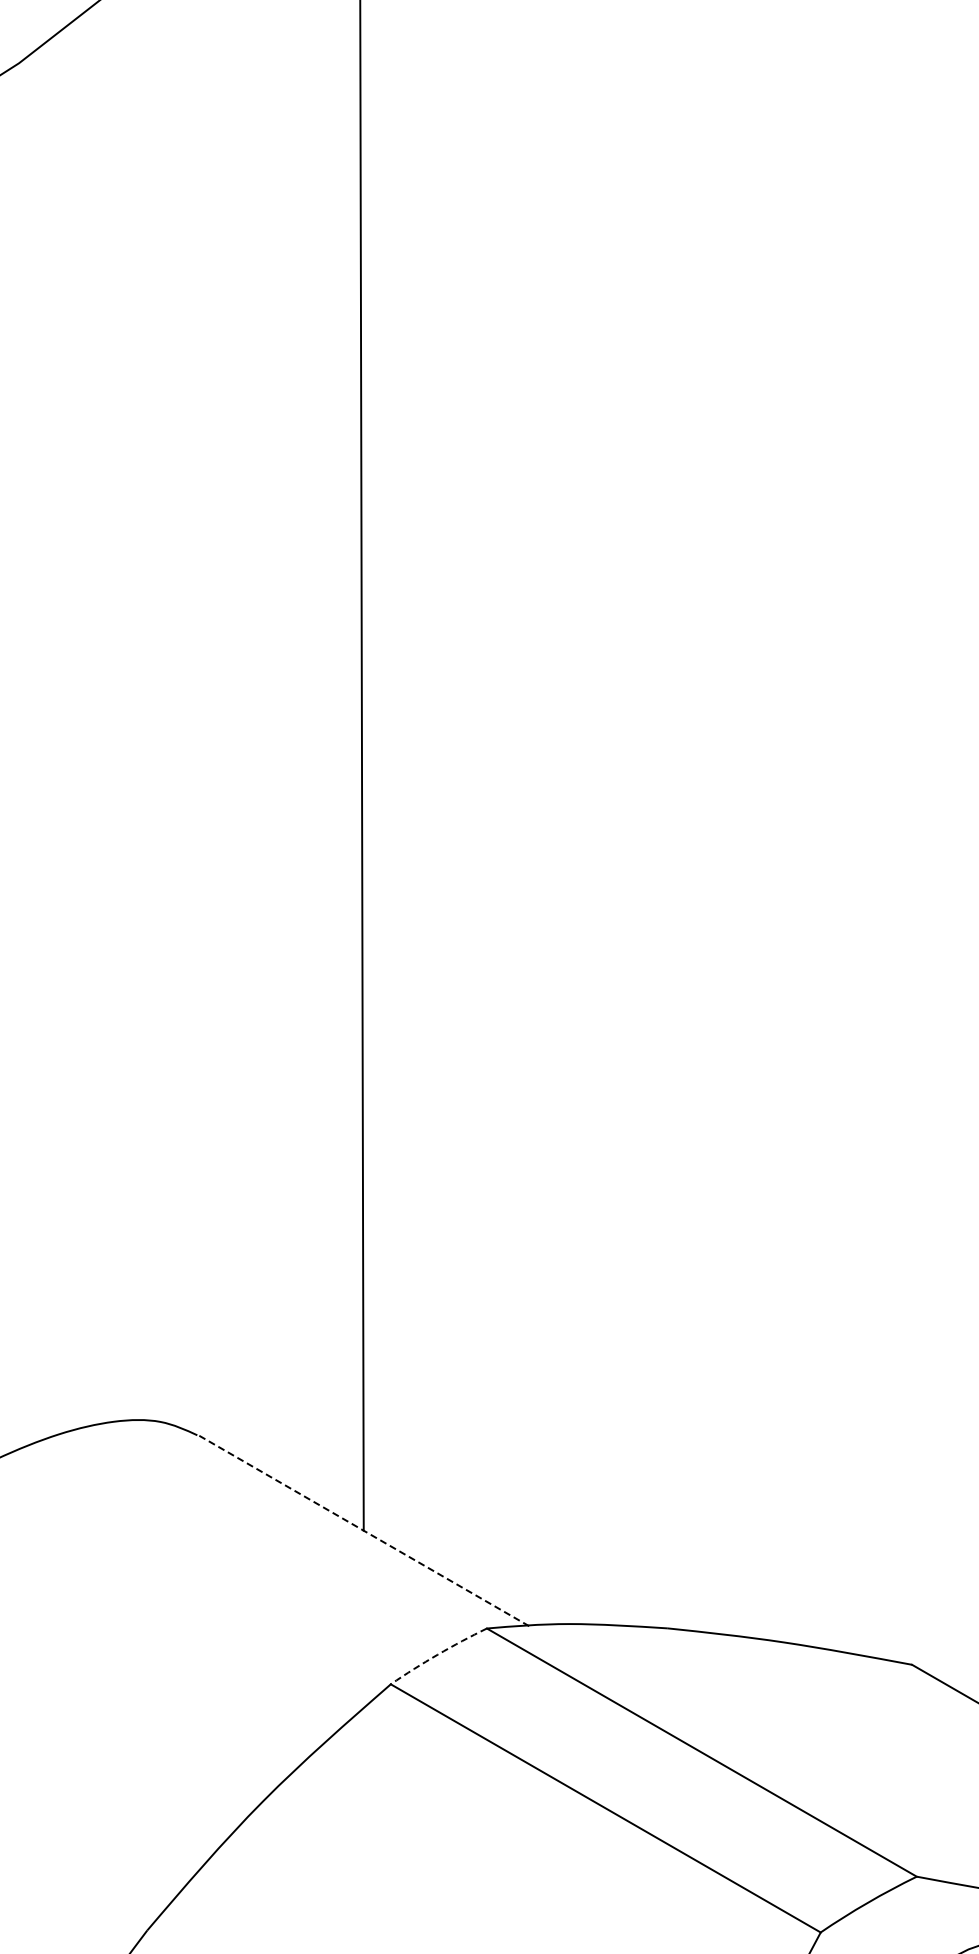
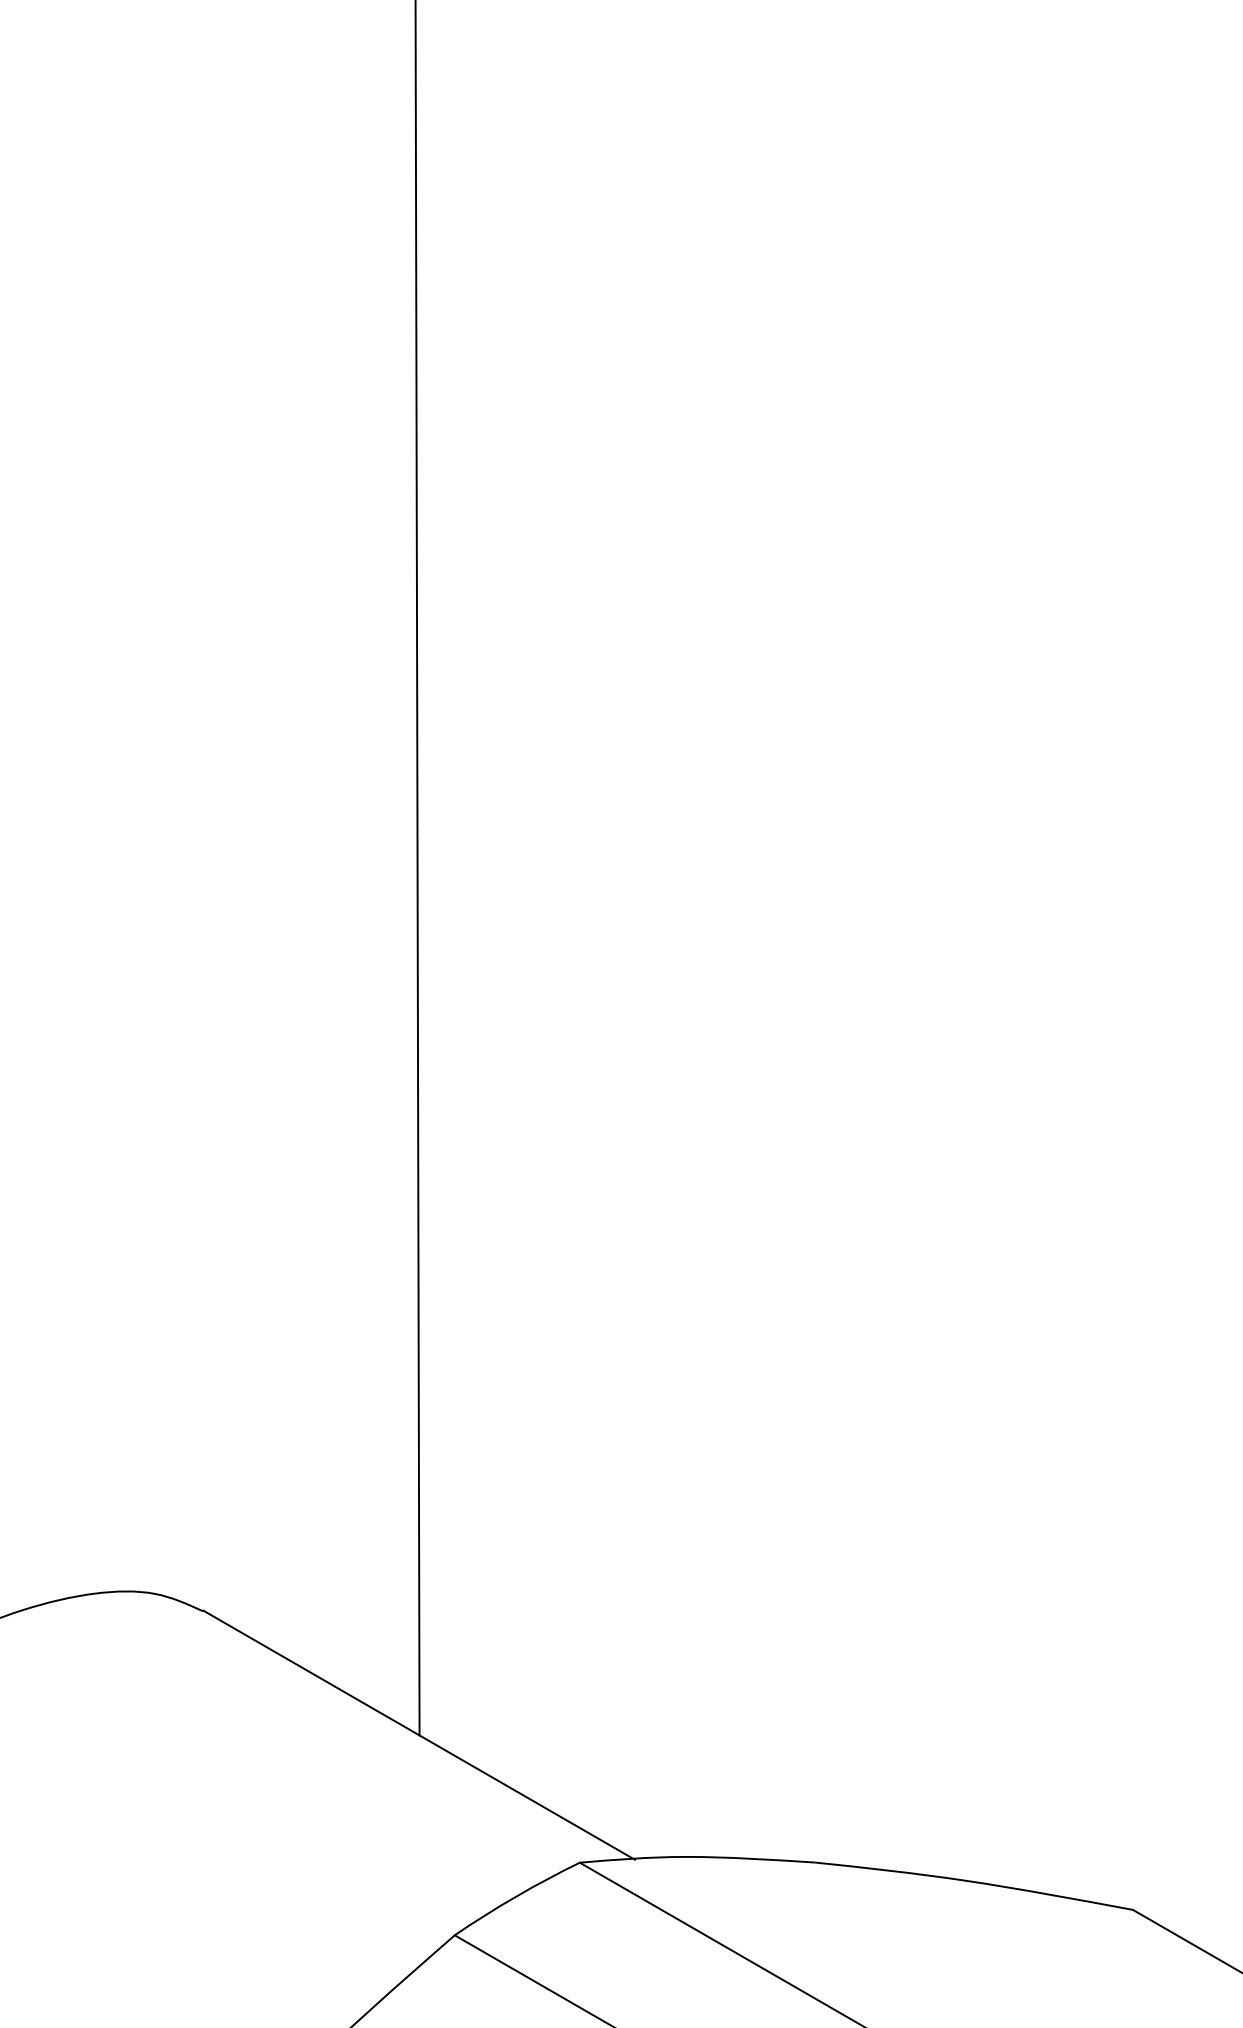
line: (363, 1530) -> (419, 1735), dashed -> solid
arc: (437, 1654) -> (515, 1896), dashed -> solid

